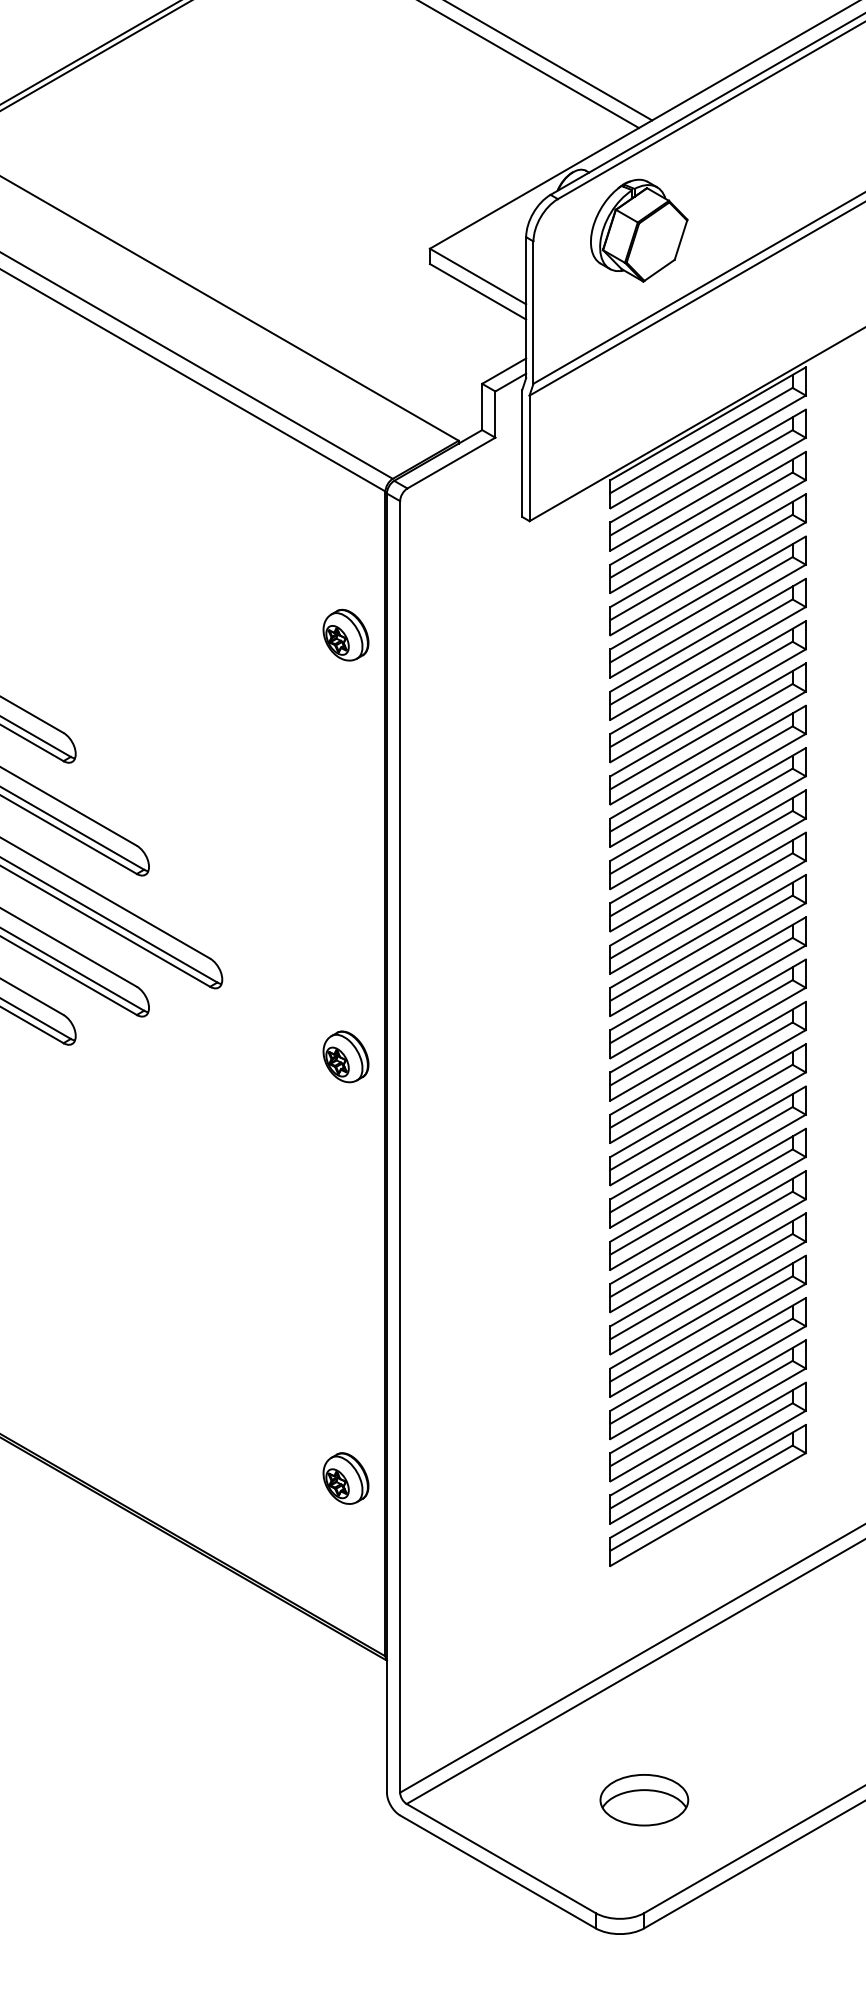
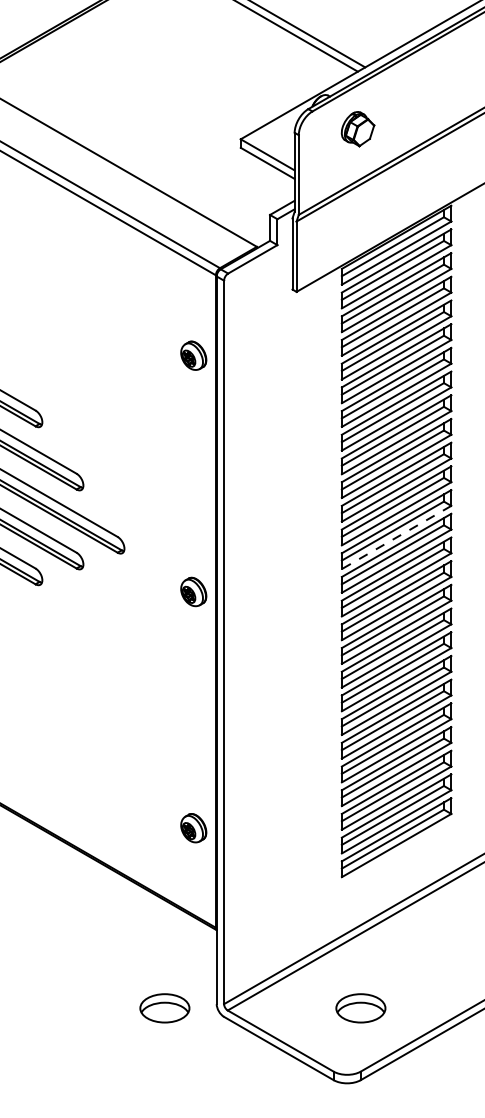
part: (638, 229) -> (357, 128), size x0.6
line: (707, 959) -> (396, 537), solid -> dashed
part: (293, 1800) -> (164, 1008), added

